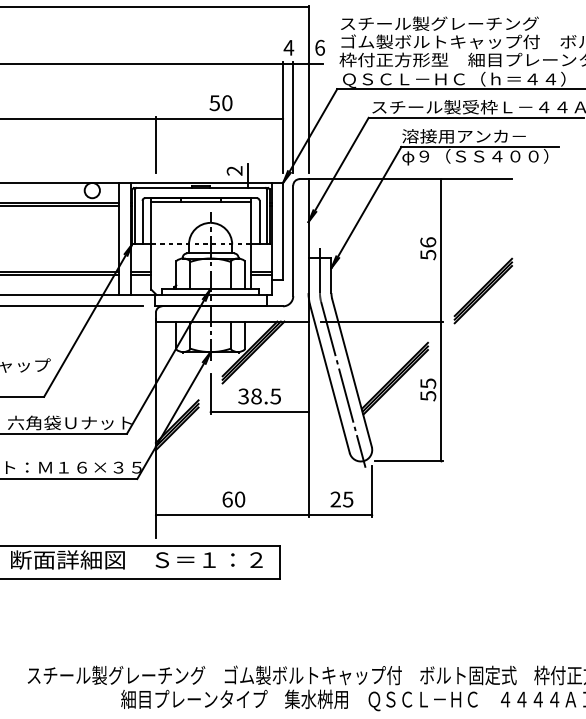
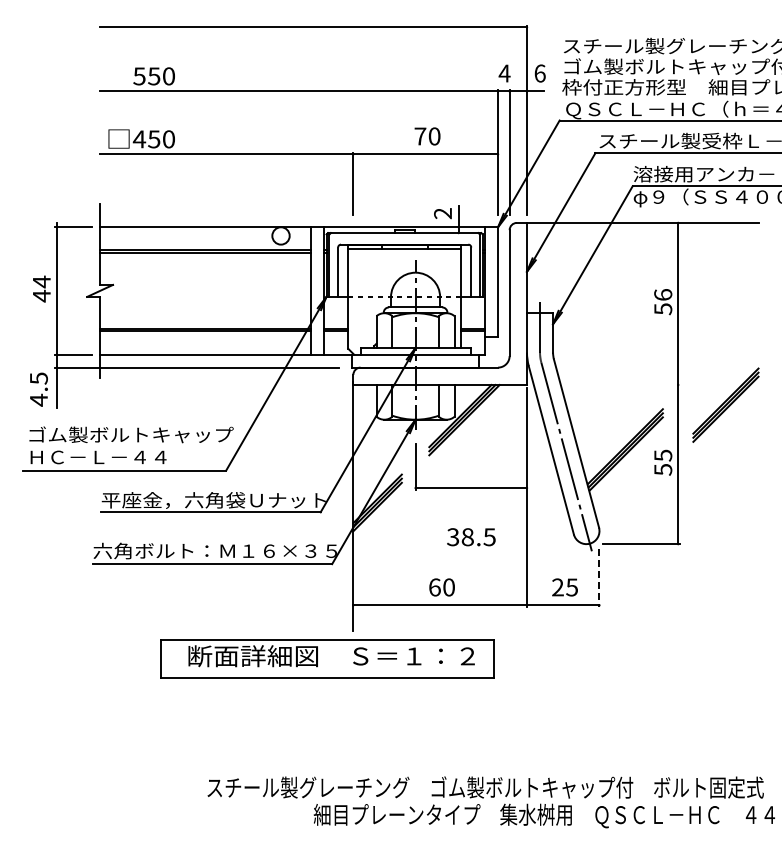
text: (214, 103) -> (420, 136), 50 -> 70
part: (482, 290) -> (725, 404), moved
line: (381, 321) -> (610, 384), removed
text: (259, 396) -> (471, 537), moved
line: (372, 491) -> (599, 578), solid -> dashed

